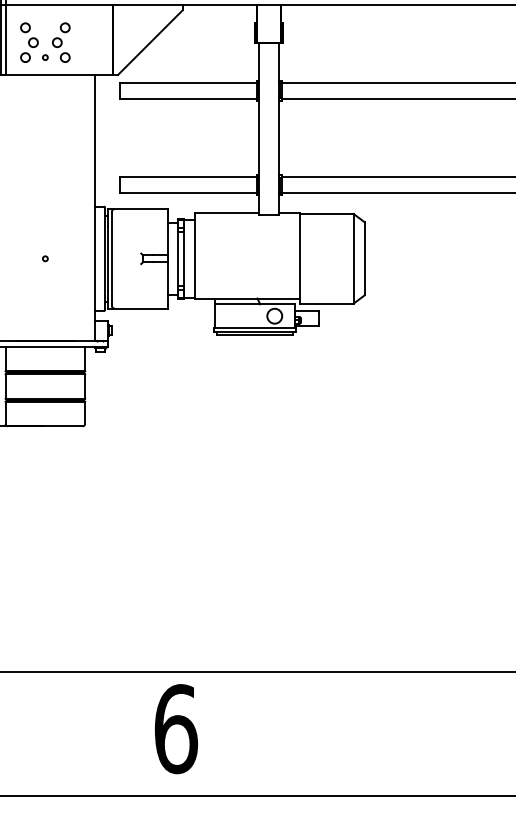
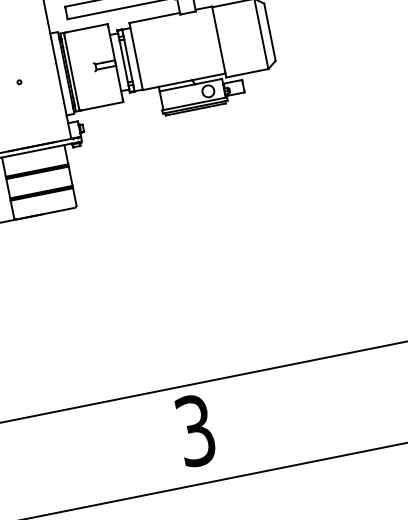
text: (176, 729) -> (196, 430), 6 -> 3

